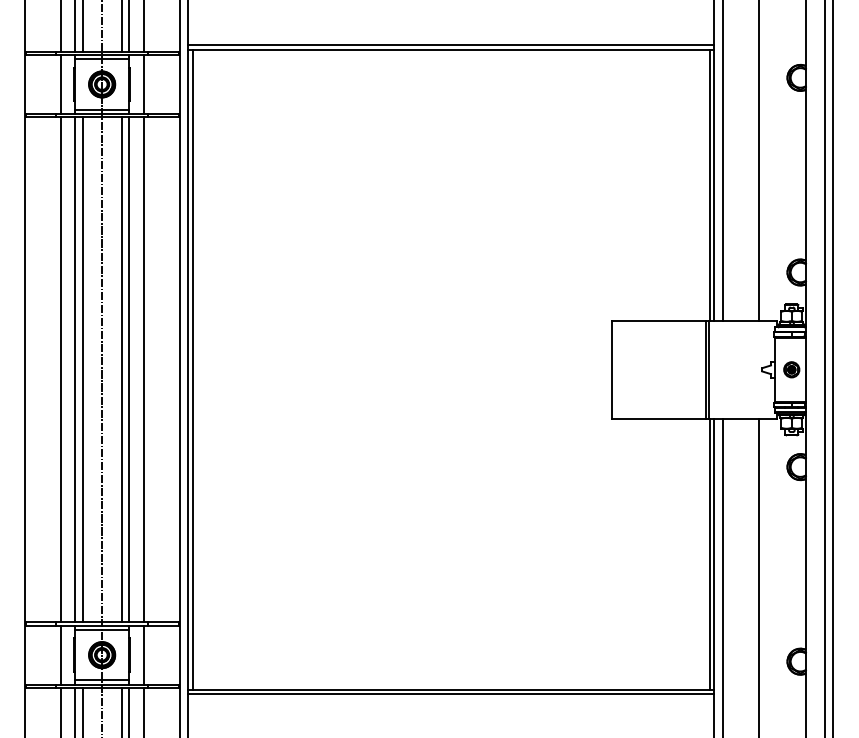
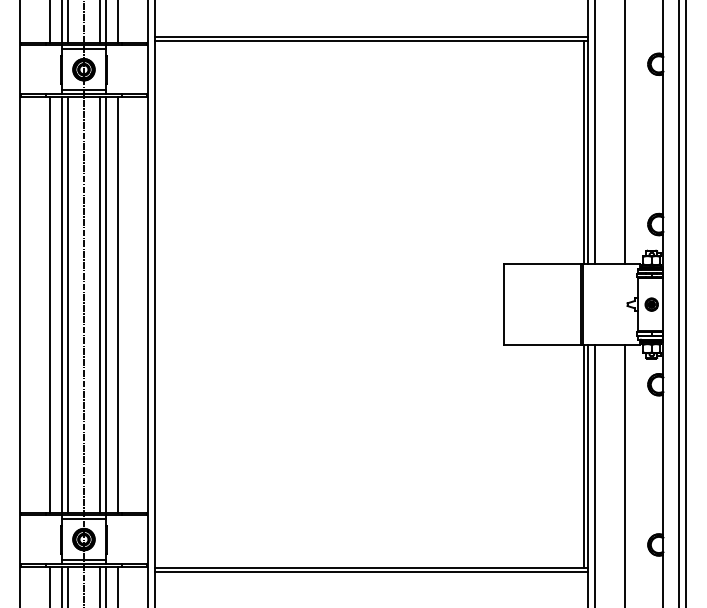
line: (60, 84) -> (49, 69), removed
line: (143, 84) -> (118, 69), removed
line: (192, 369) -> (158, 304), removed
line: (60, 654) -> (49, 539), removed
line: (143, 654) -> (118, 539), removed

